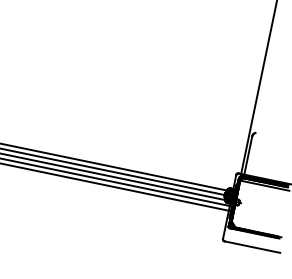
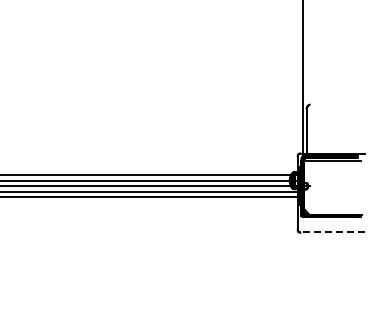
line: (252, 247) -> (332, 232), solid -> dashed

